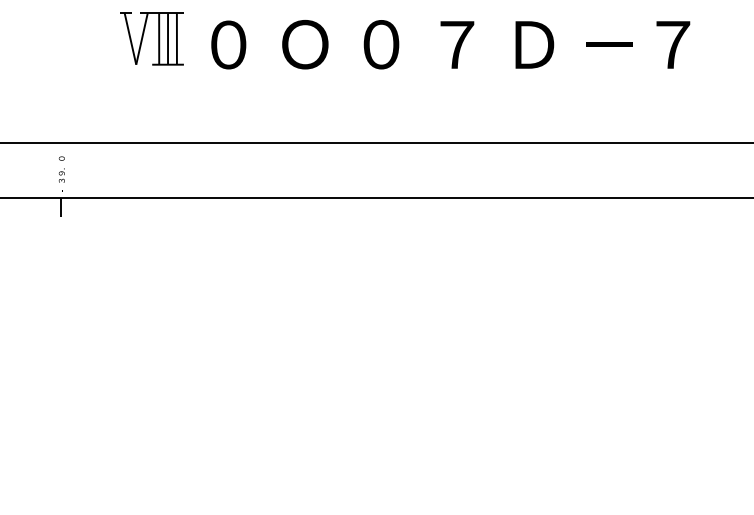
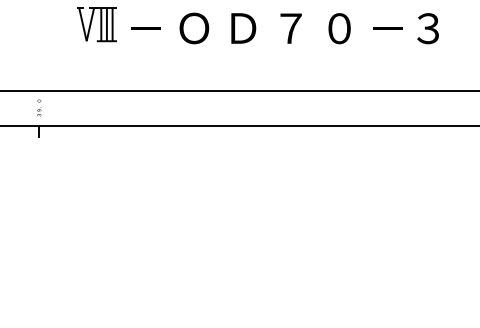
text: (228, 44) -> (145, 28), ０ -> －
text: (382, 44) -> (243, 28), ０ -> Ｄ
text: (534, 44) -> (340, 28), Ｄ -> ０
text: (673, 44) -> (428, 28), ７ -> ３

